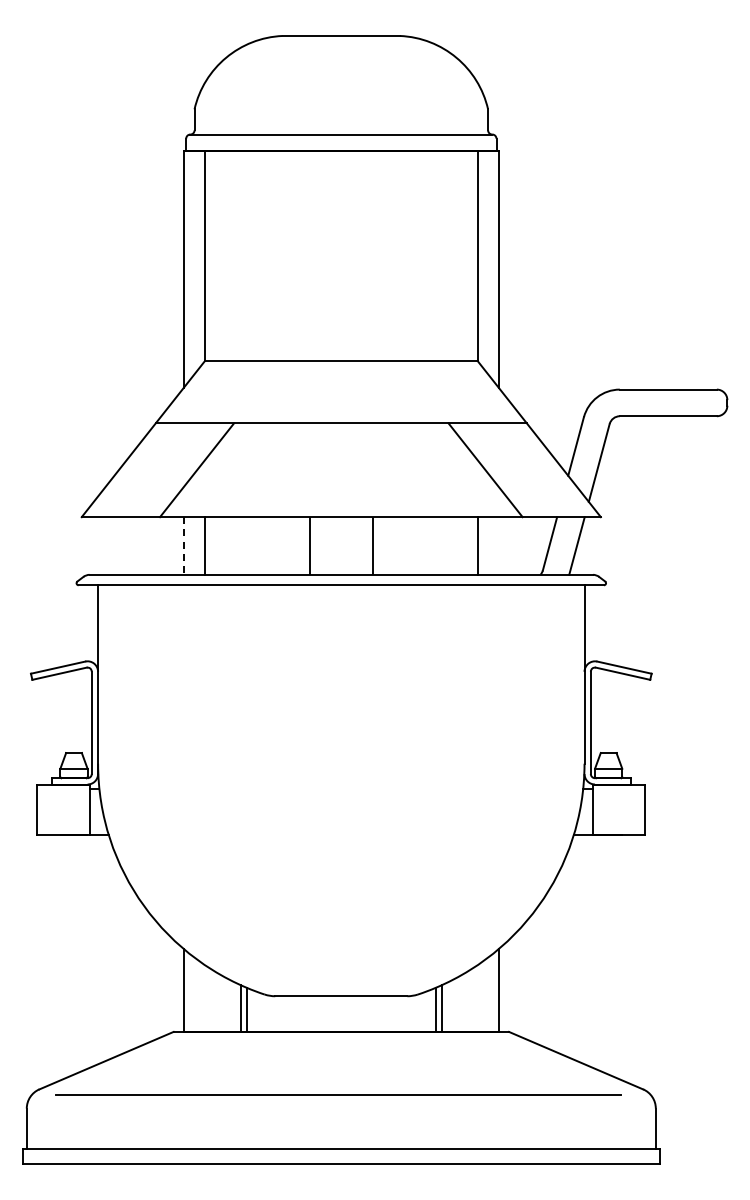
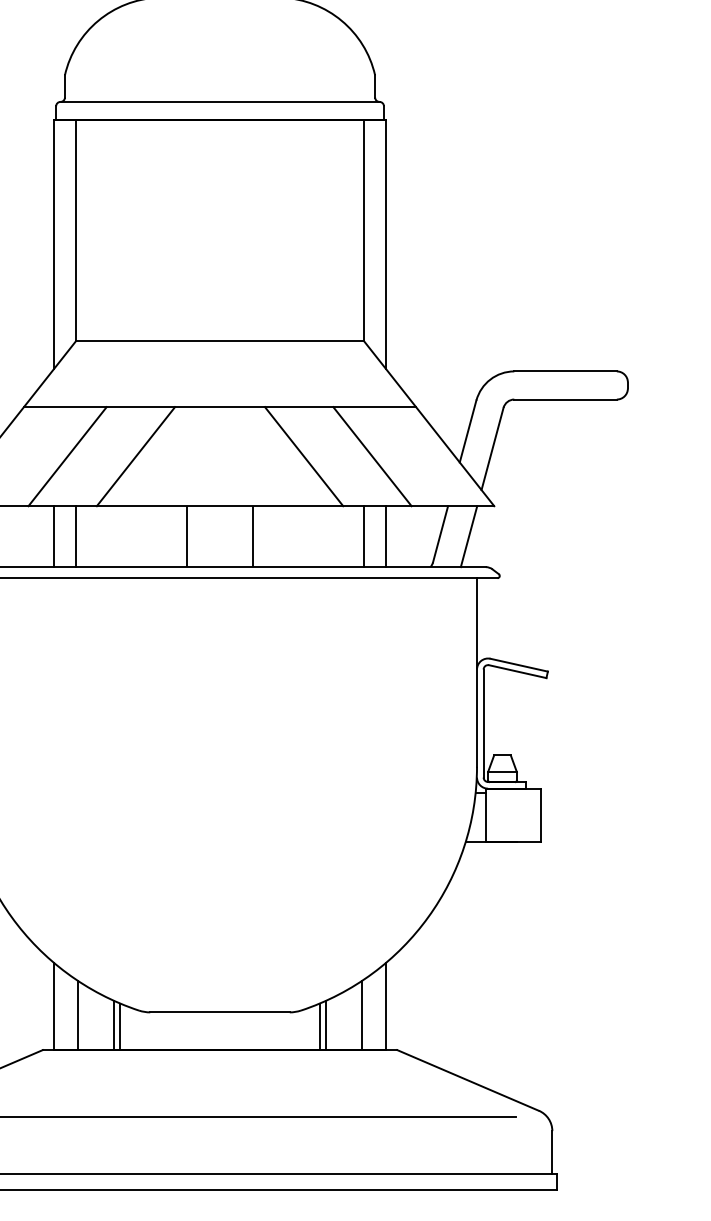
line: (261, 470) -> (135, 456), added
line: (420, 470) -> (303, 456), added
line: (498, 545) -> (386, 536), added
line: (184, 546) -> (54, 537), dashed -> solid
line: (207, 998) -> (78, 1014), added
line: (475, 998) -> (361, 1014), added

